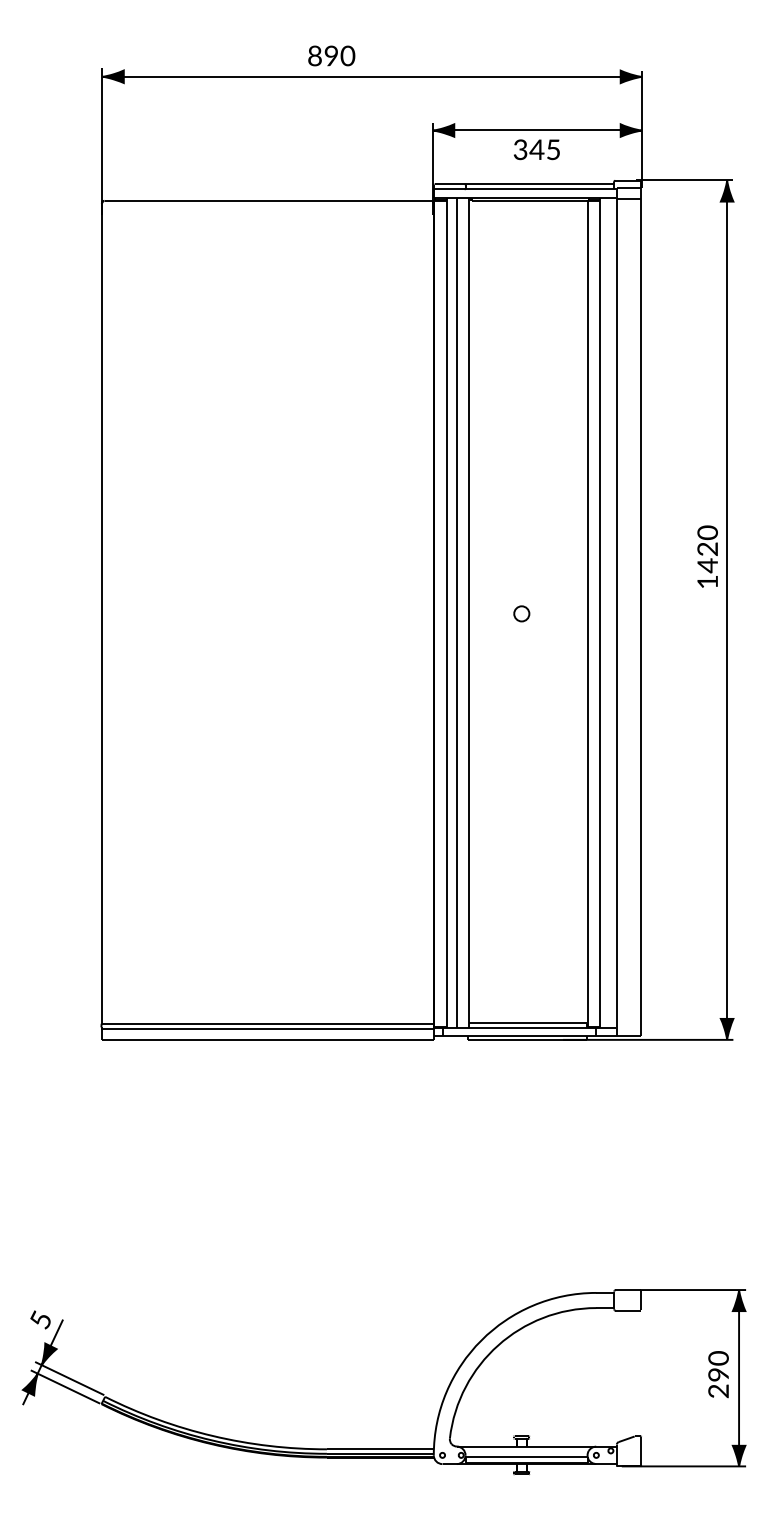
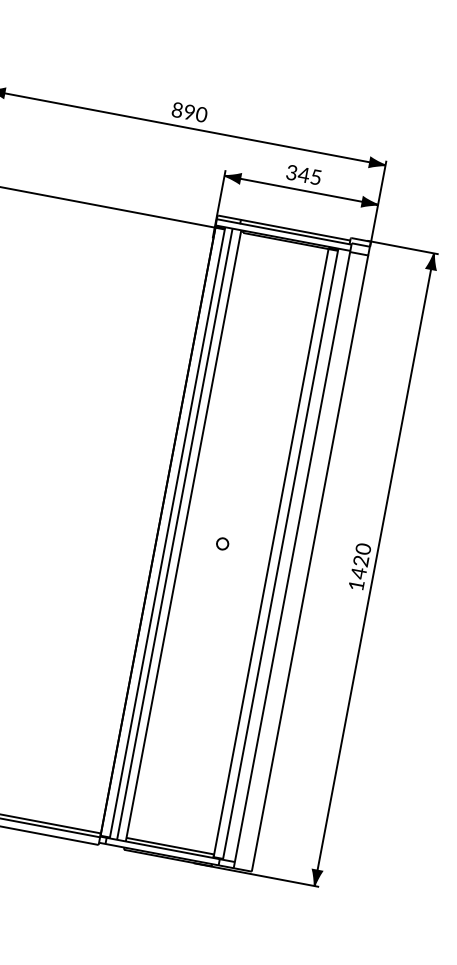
text: (331, 55) -> (189, 112), moved
text: (536, 149) -> (303, 174), moved
text: (707, 556) -> (359, 566), moved

